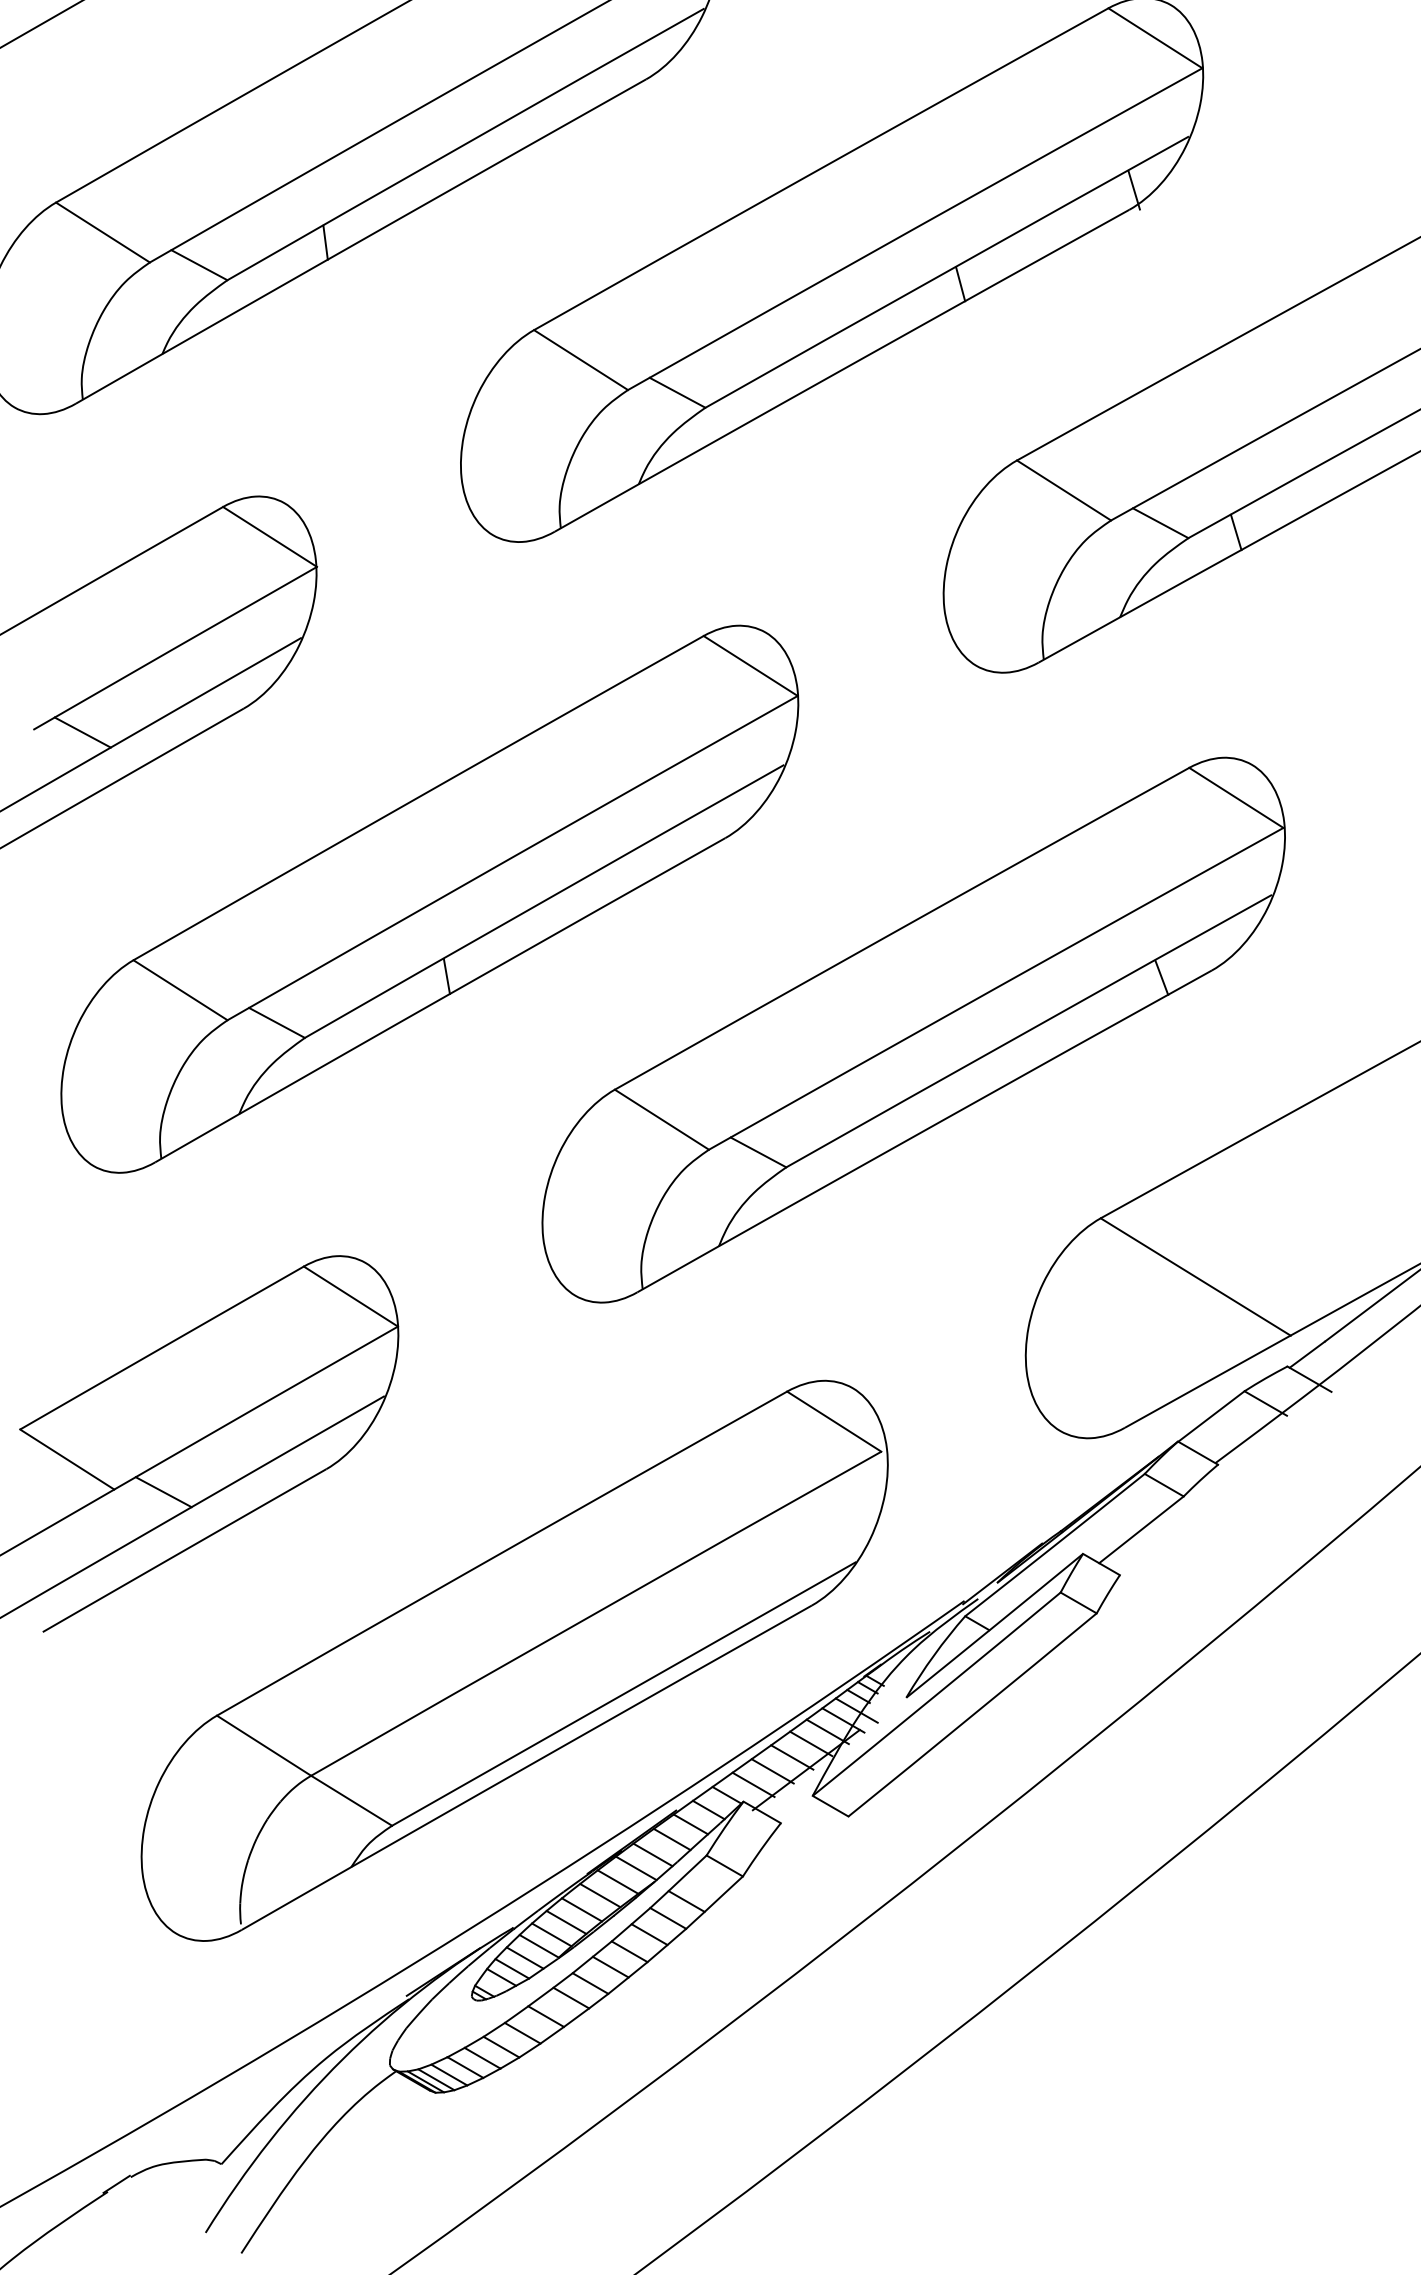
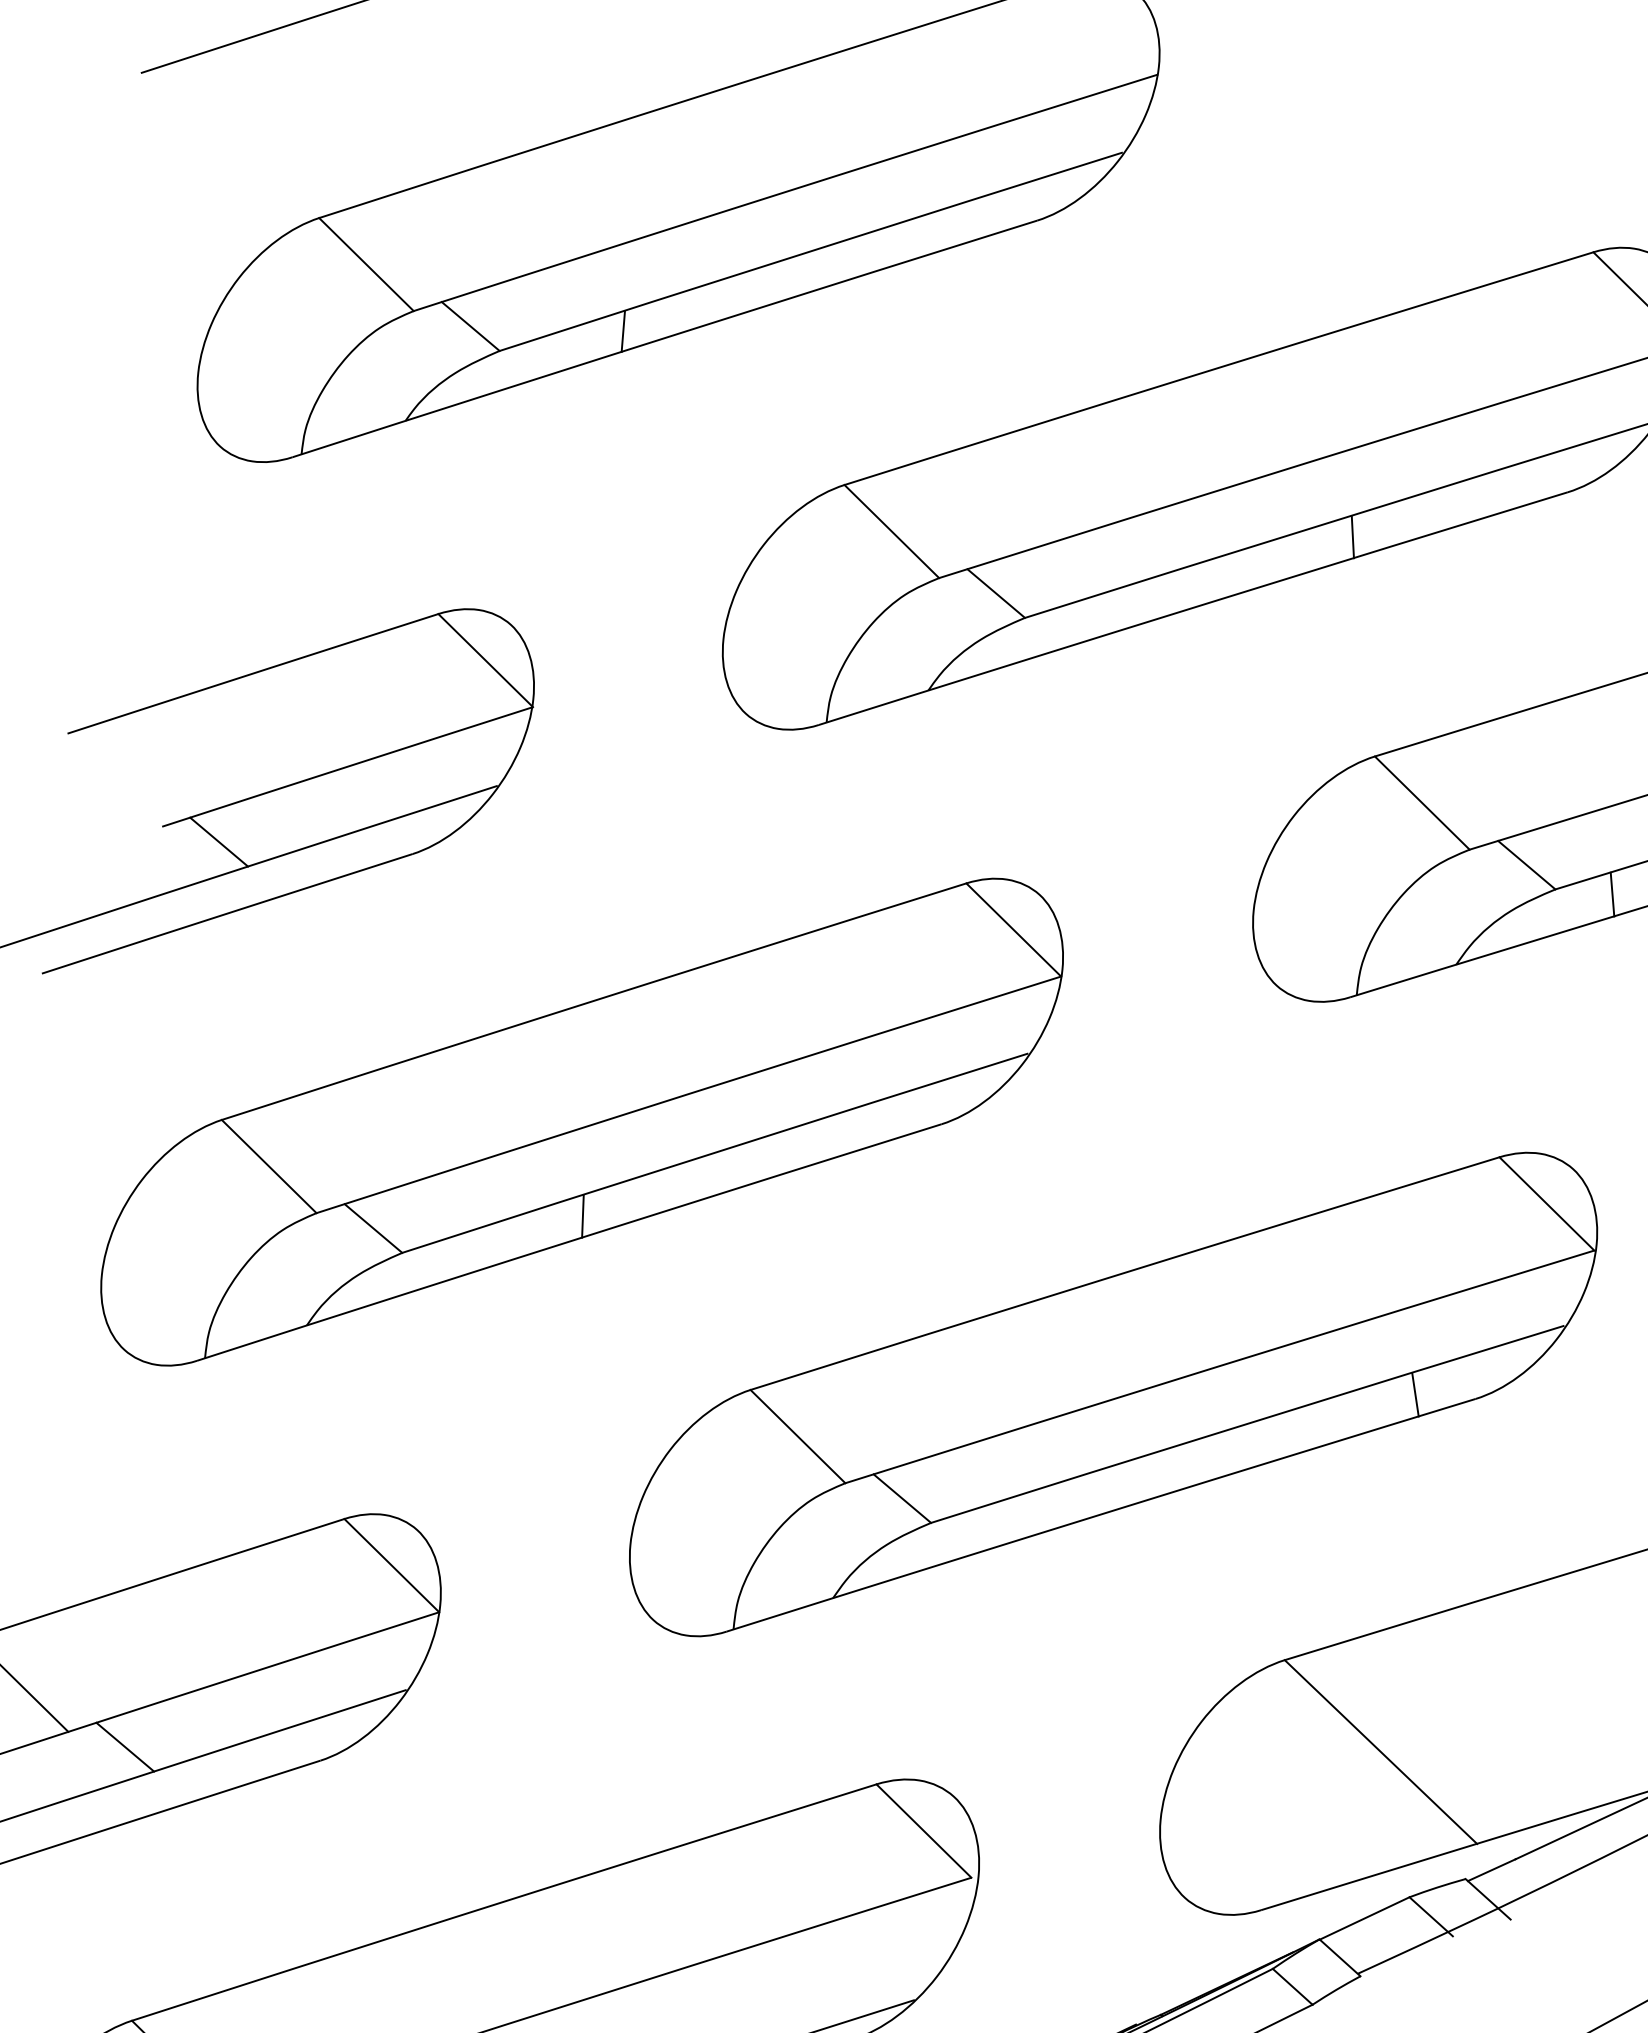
line: (1133, 189) -> (1577, 469), removed

